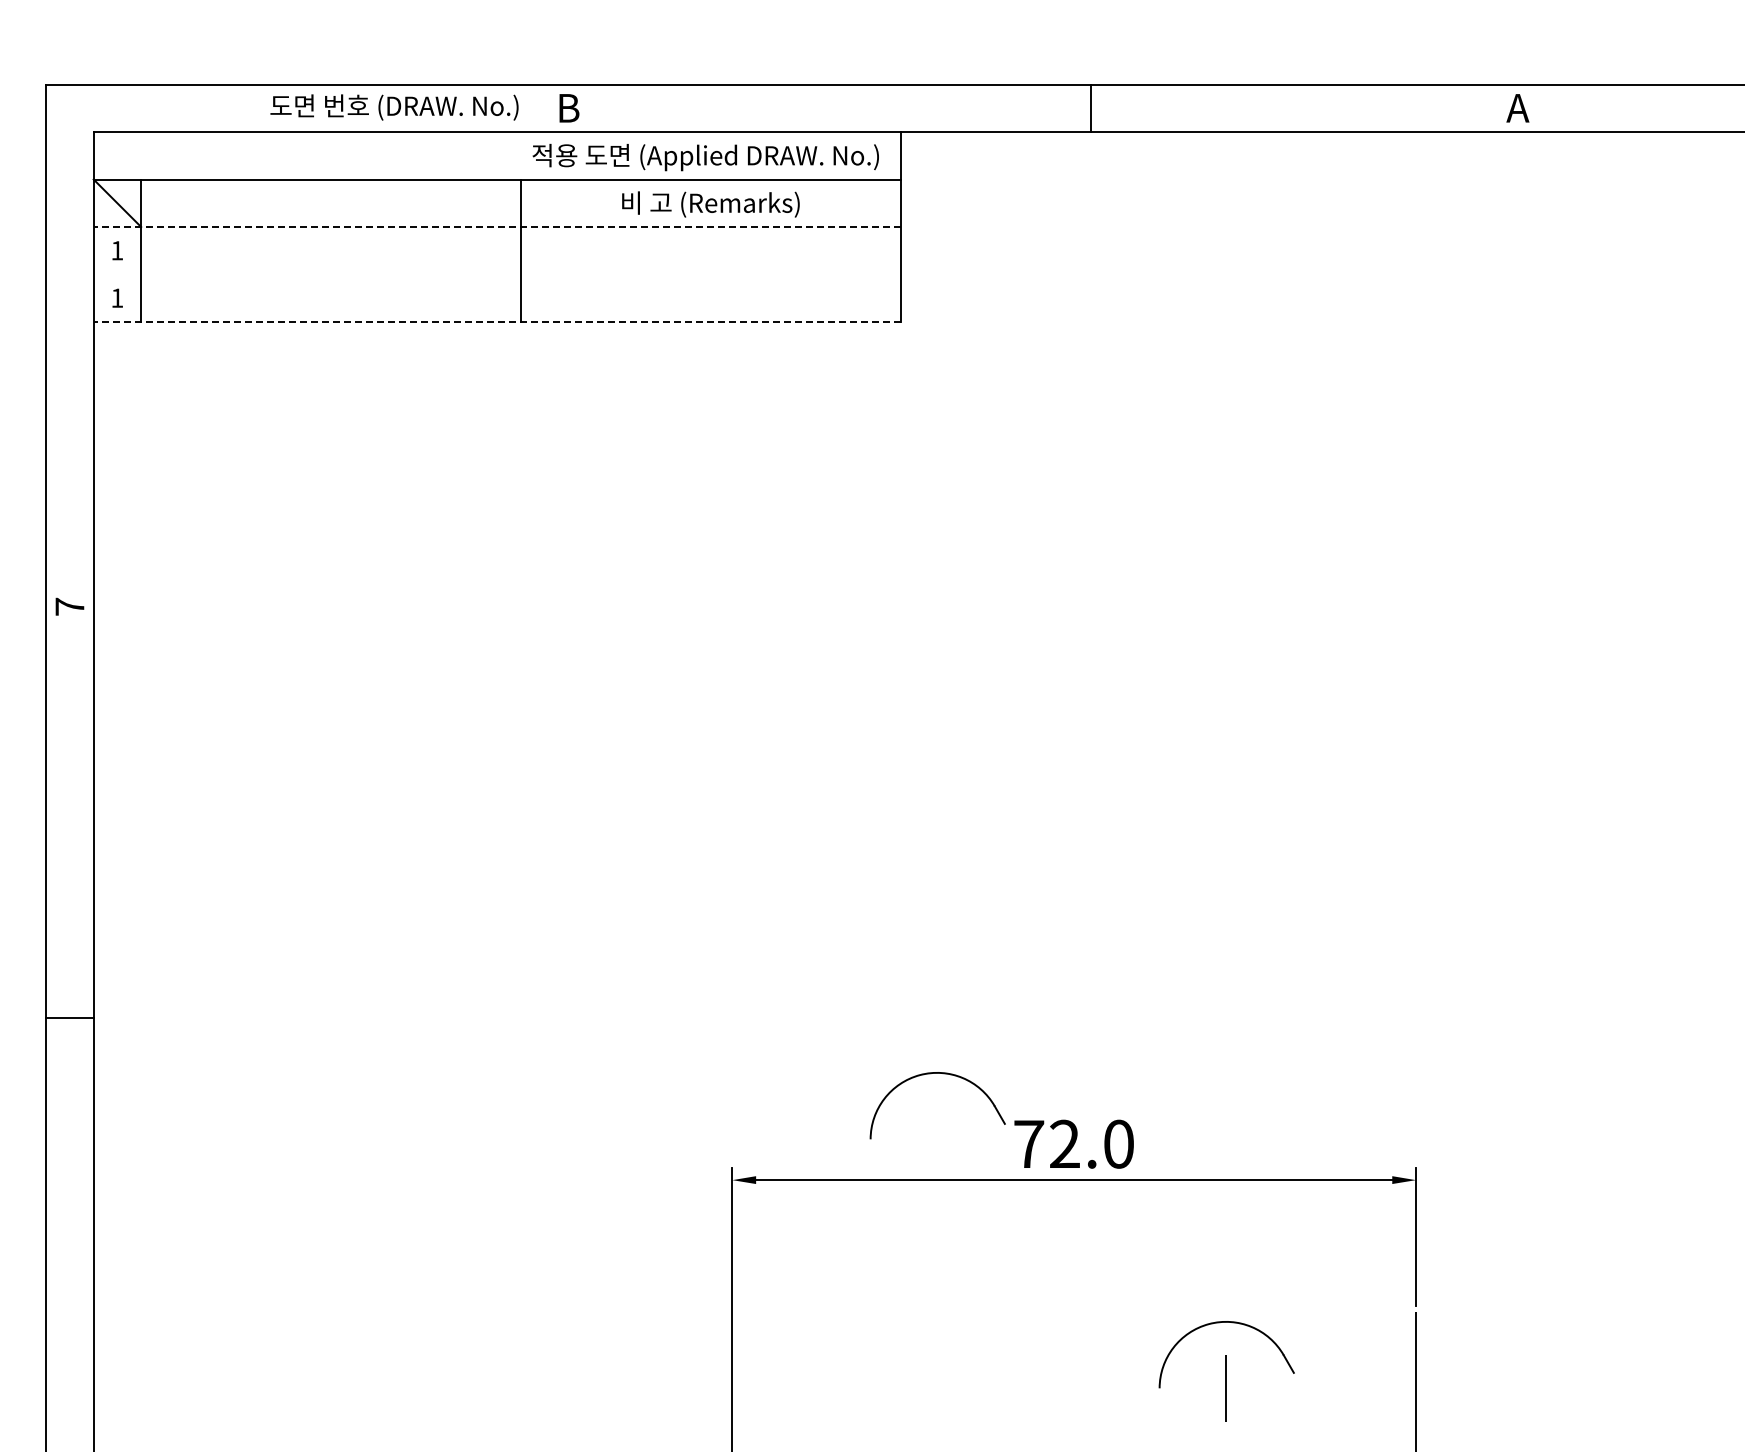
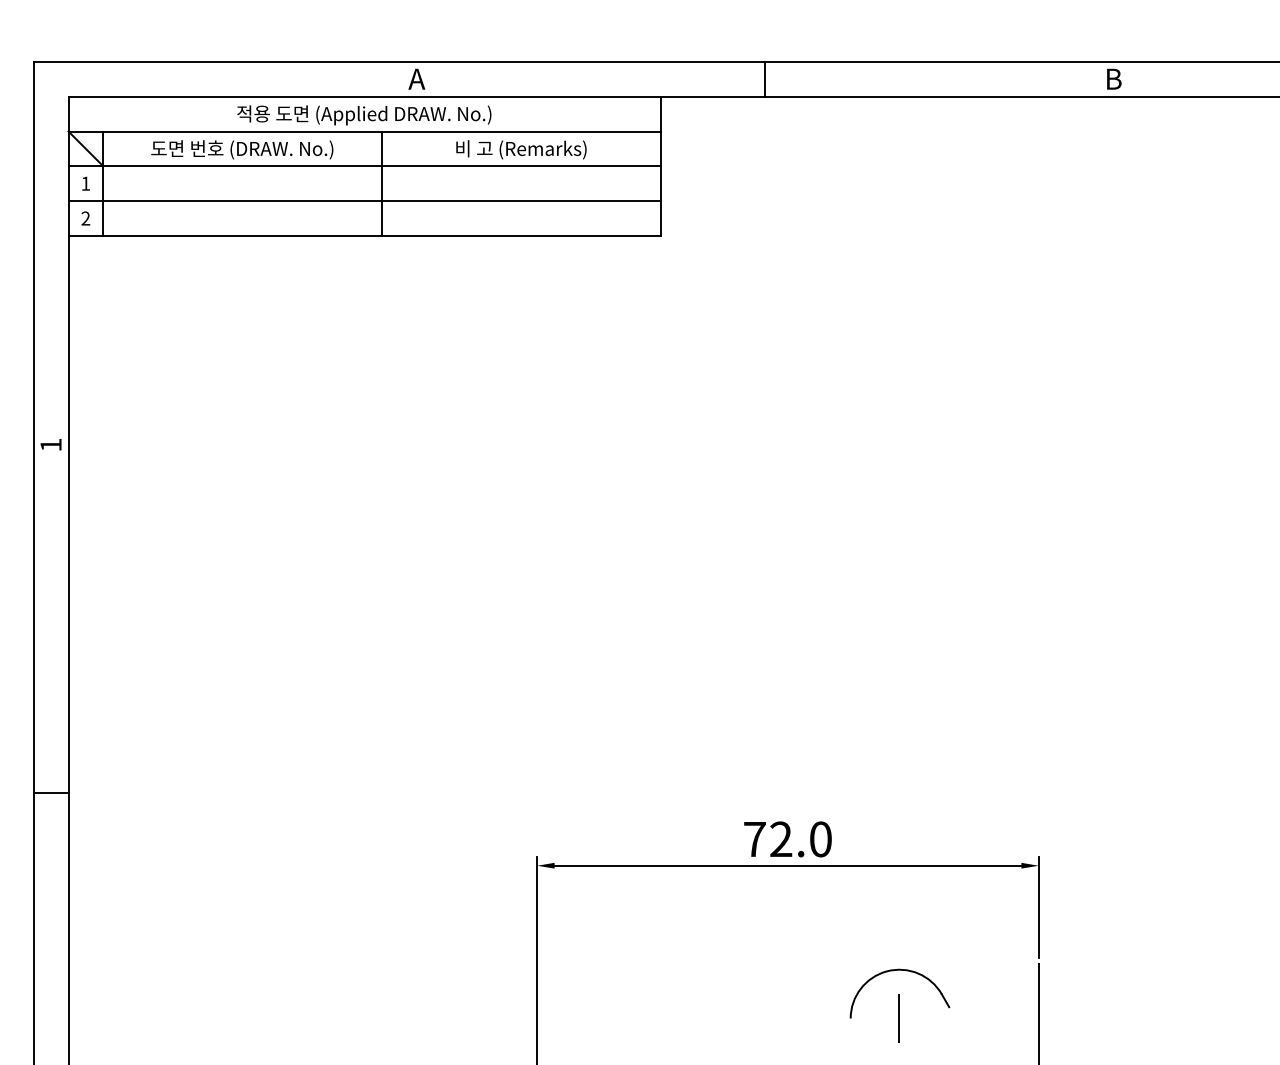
text: (394, 107) -> (242, 149), moved
text: (568, 108) -> (416, 79), B -> A
line: (1091, 108) -> (765, 79), moved
text: (1517, 108) -> (1113, 79), A -> B
text: (705, 157) -> (364, 115), moved
line: (497, 227) -> (364, 166), dashed -> solid
line: (496, 274) -> (364, 201), added
text: (117, 297) -> (85, 218), 1 -> 2
line: (497, 321) -> (364, 235), dashed -> solid
text: (69, 606) -> (50, 444), 7 -> 1
line: (69, 1017) -> (50, 793), moved
part: (943, 1074) -> (692, 788), removed

